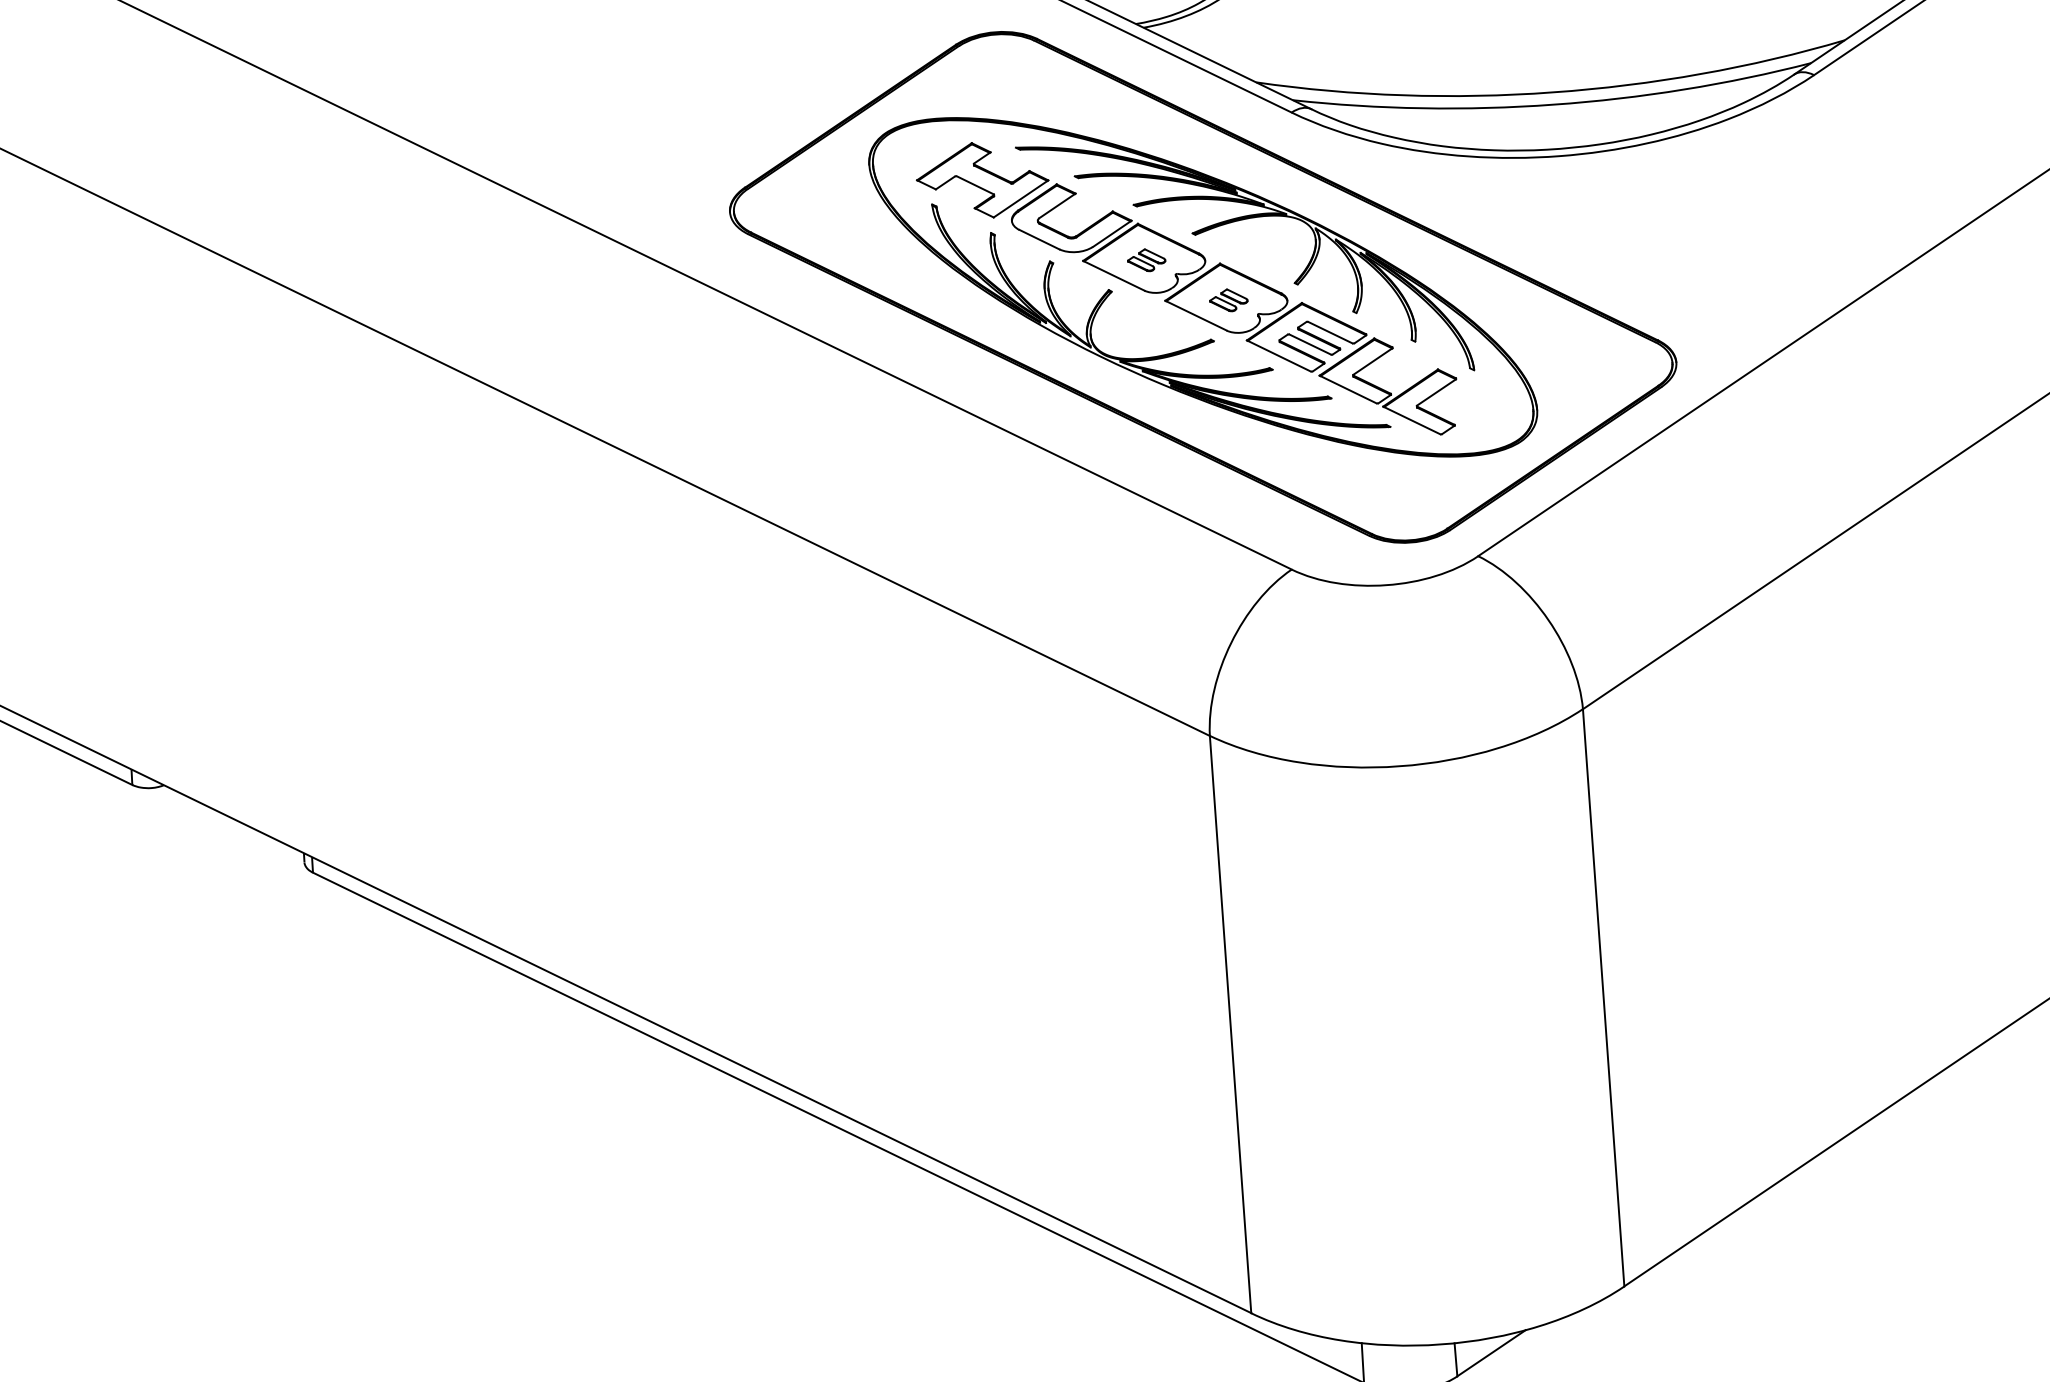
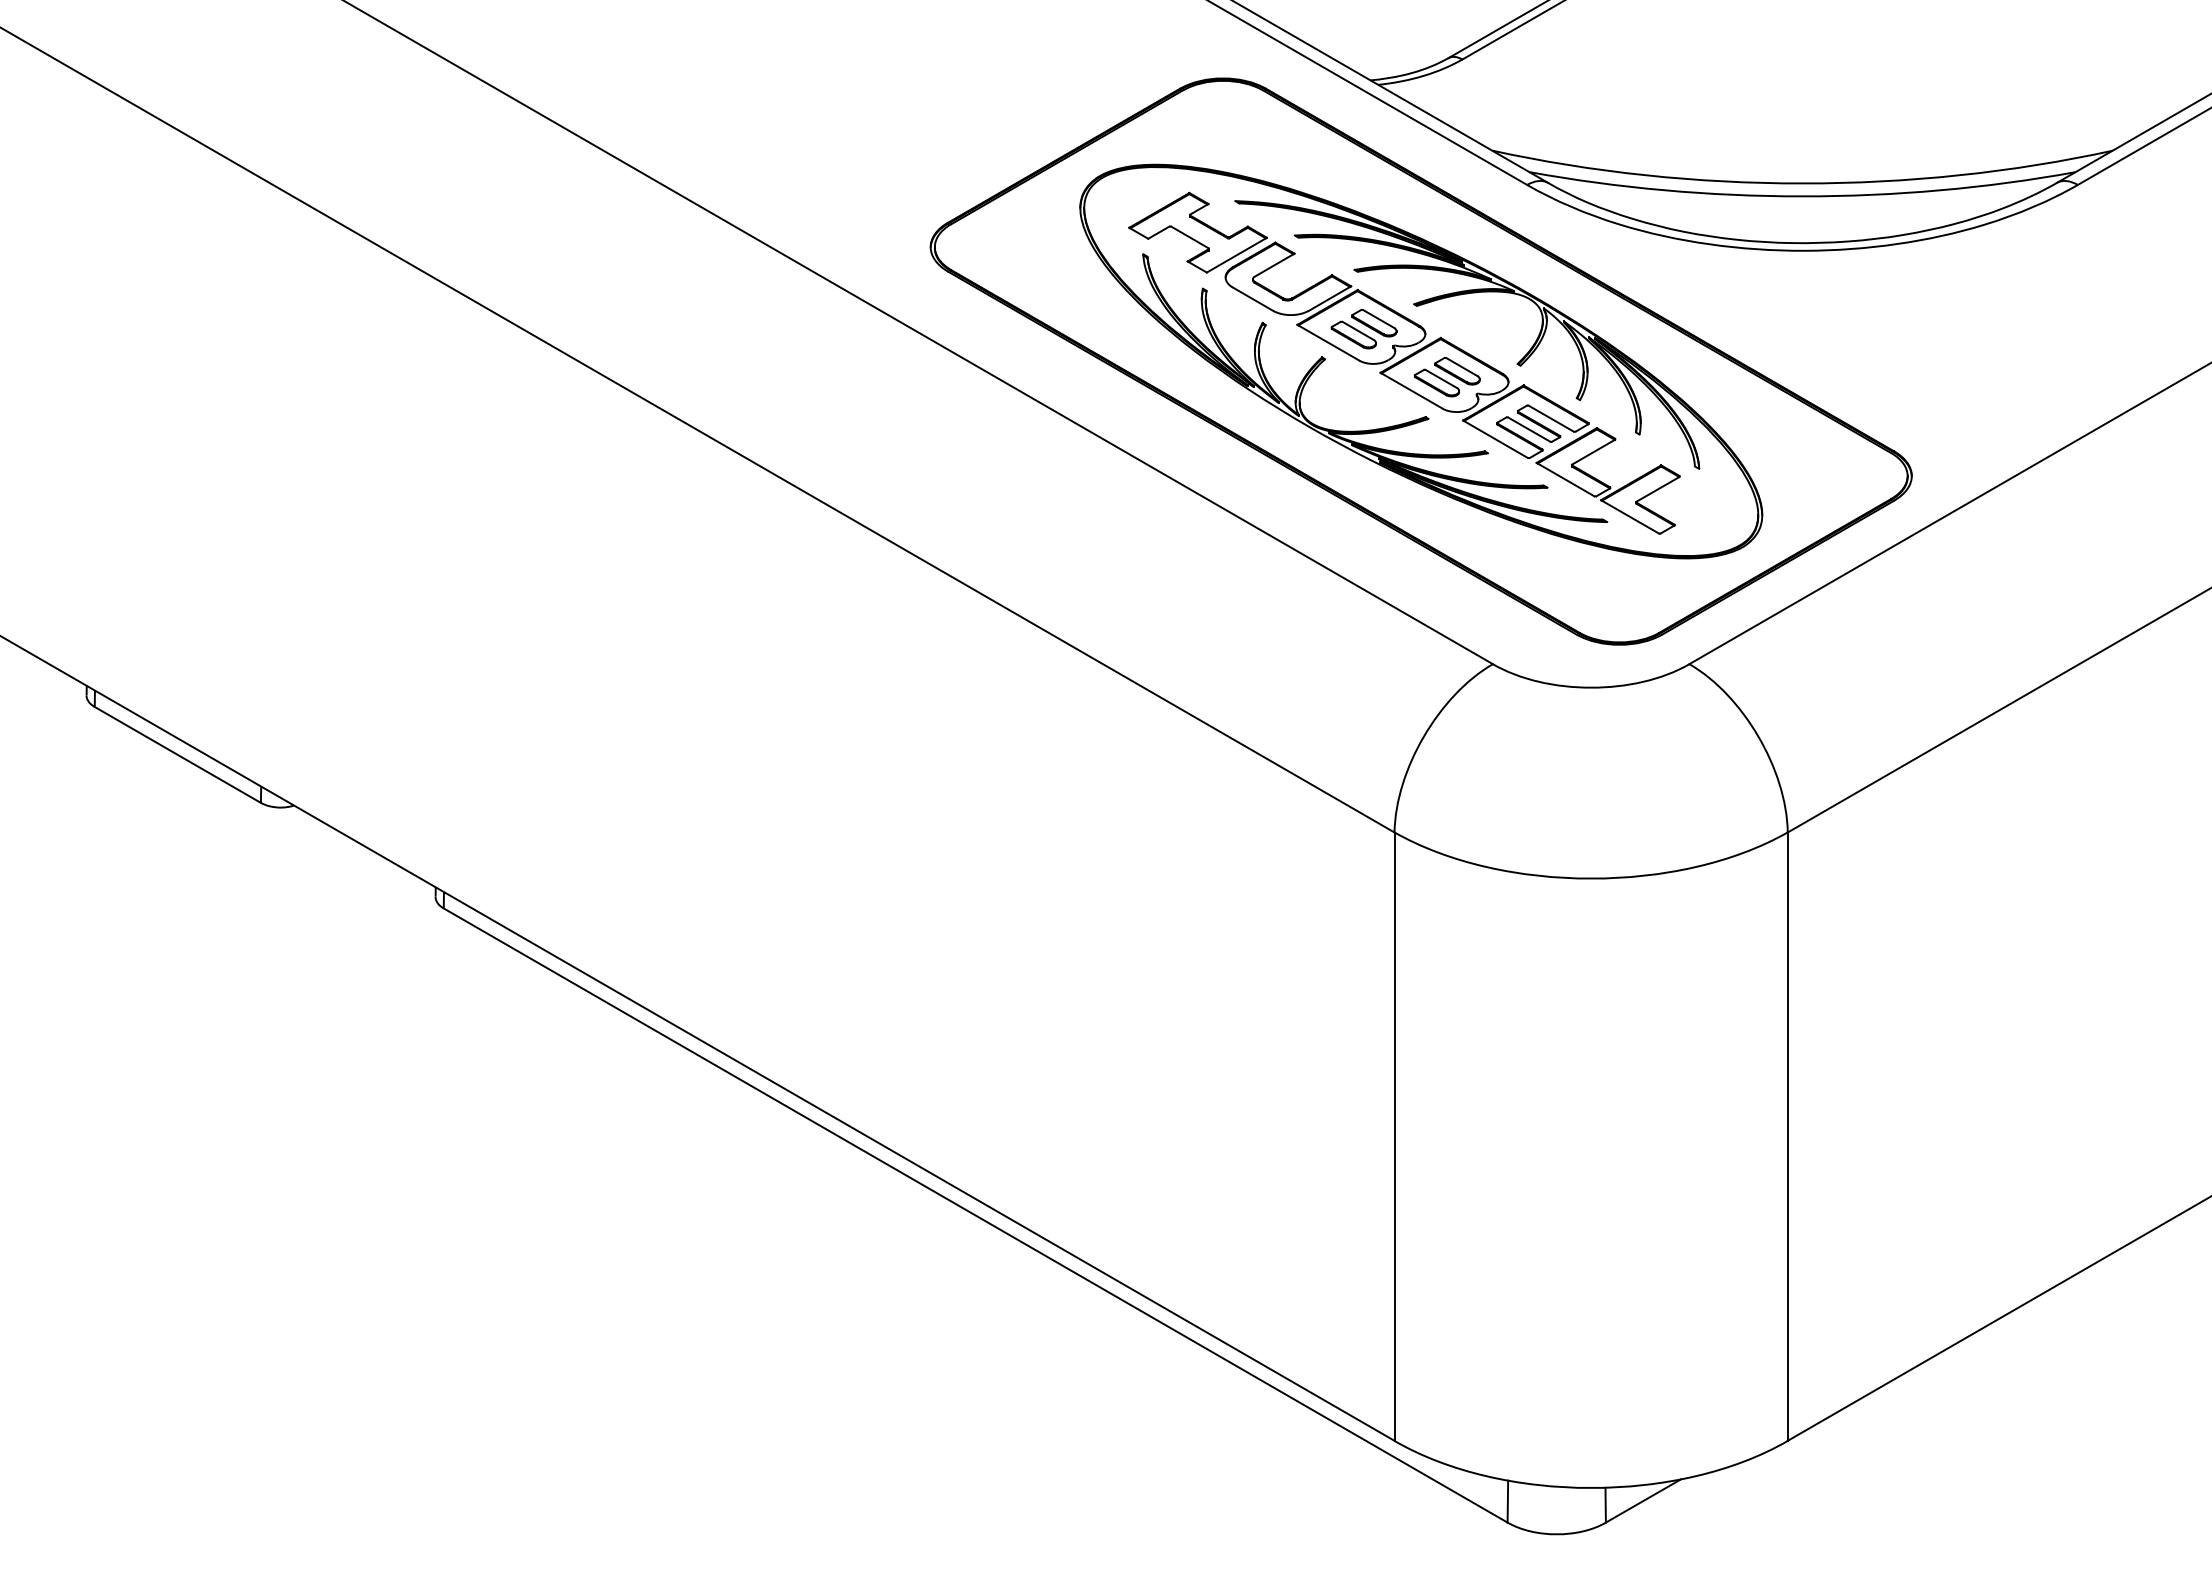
part: (1146, 259) -> (1363, 328), size x1.67
part: (1228, 300) -> (1446, 377), size x1.67

